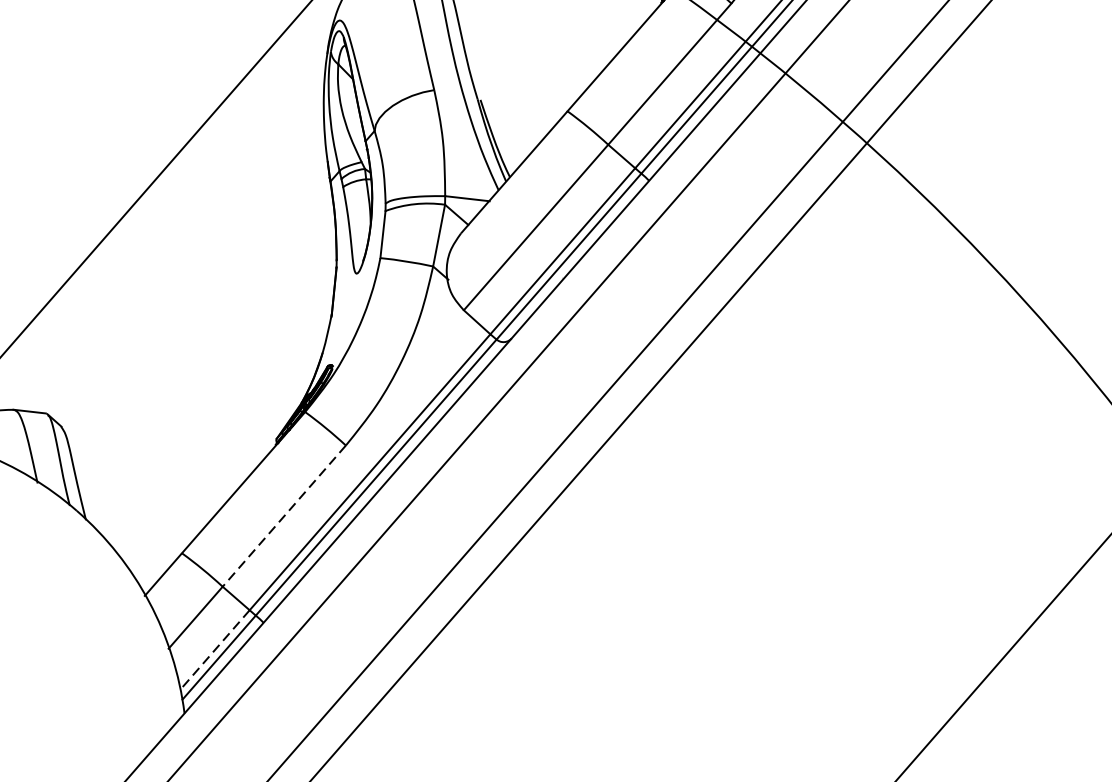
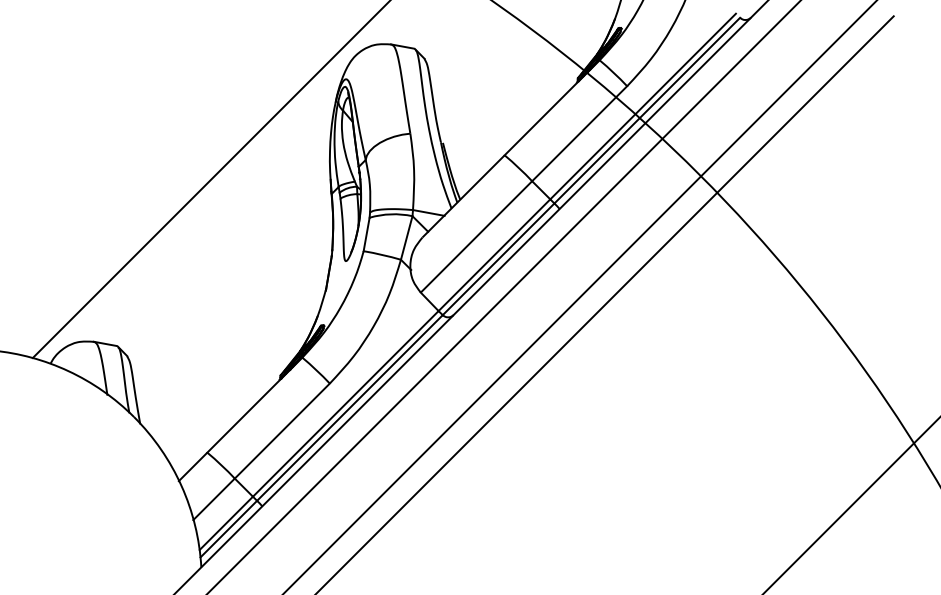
line: (283, 516) -> (281, 431), dashed -> solid
line: (215, 650) -> (226, 523), dashed -> solid

